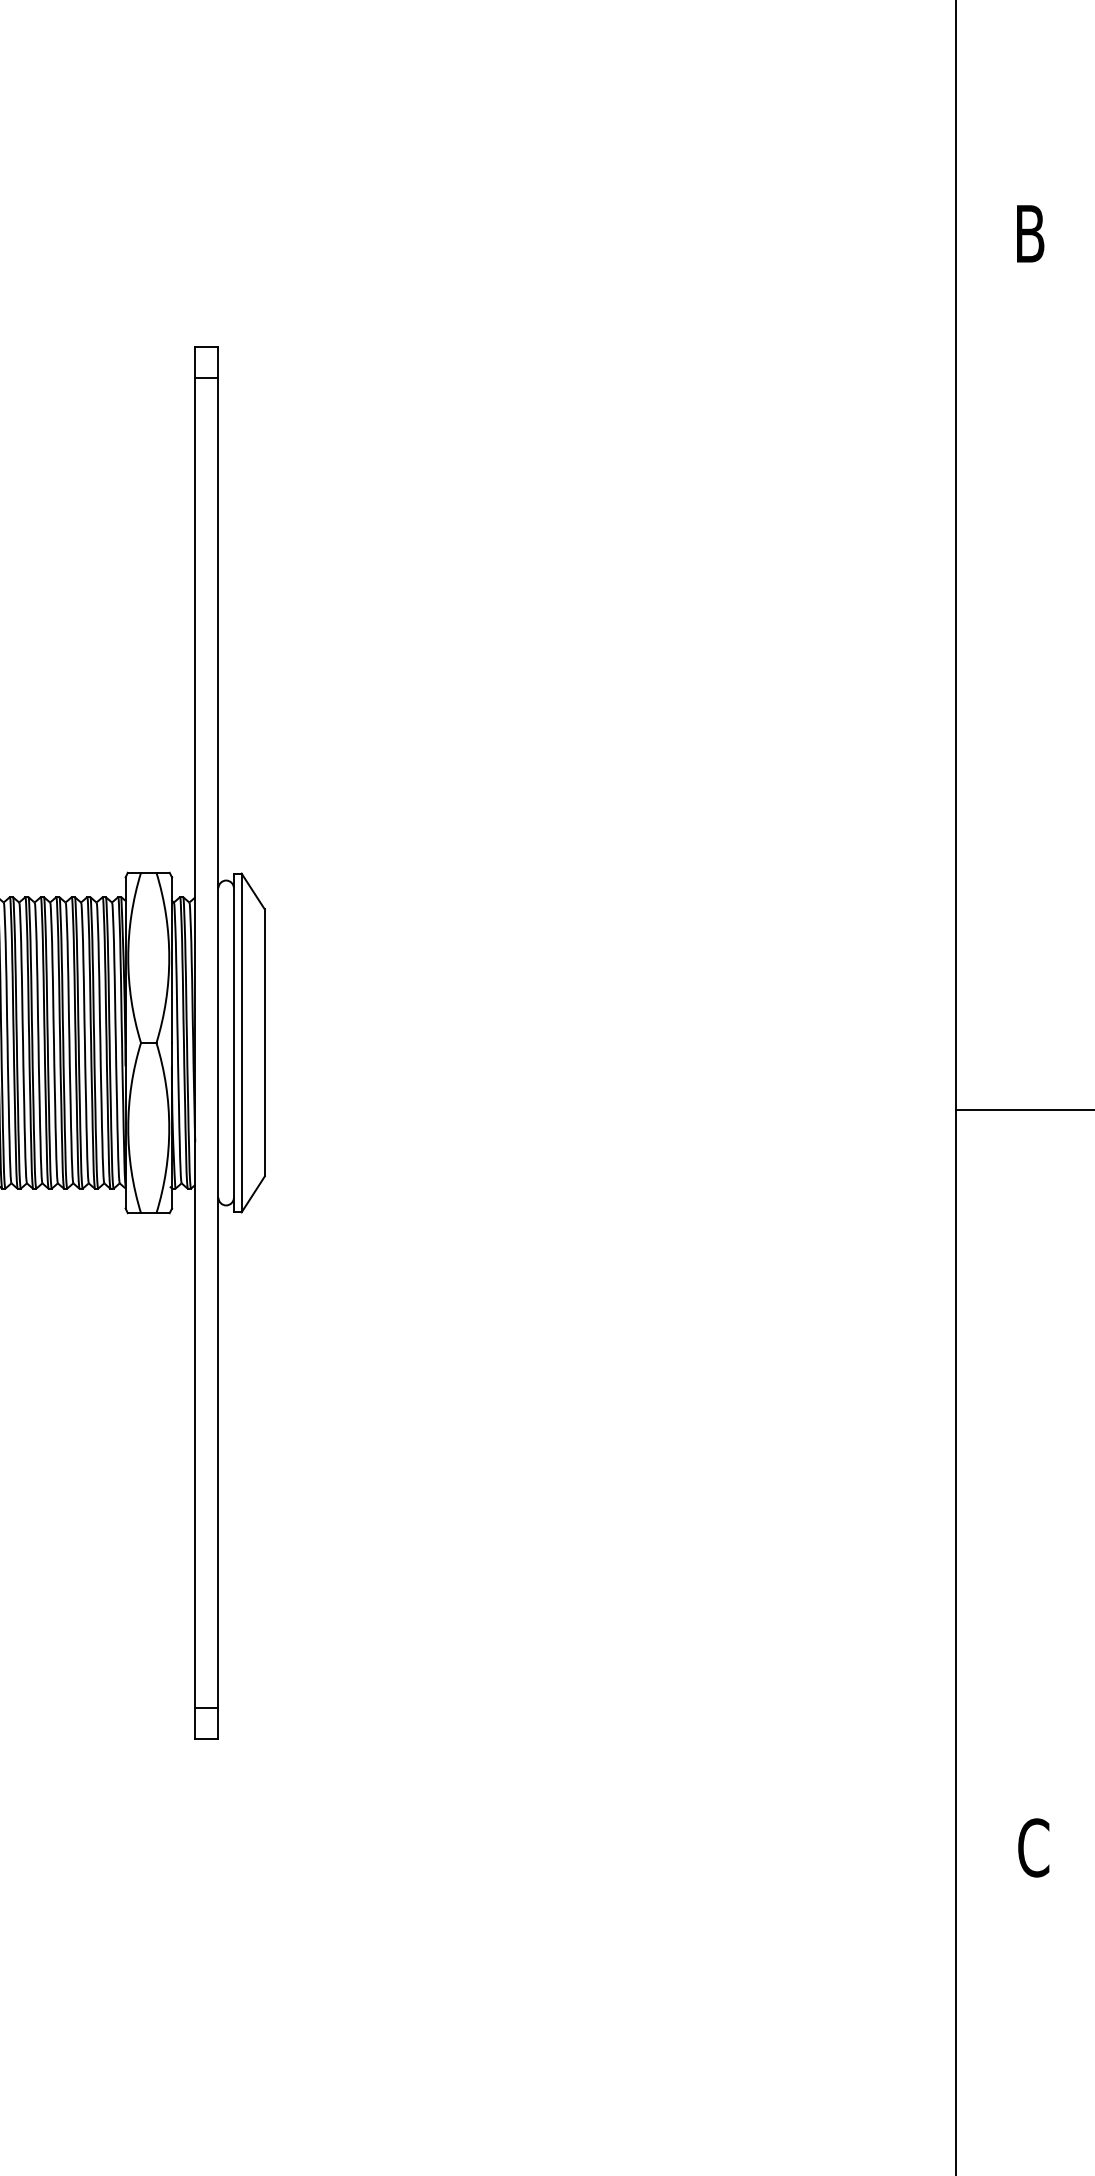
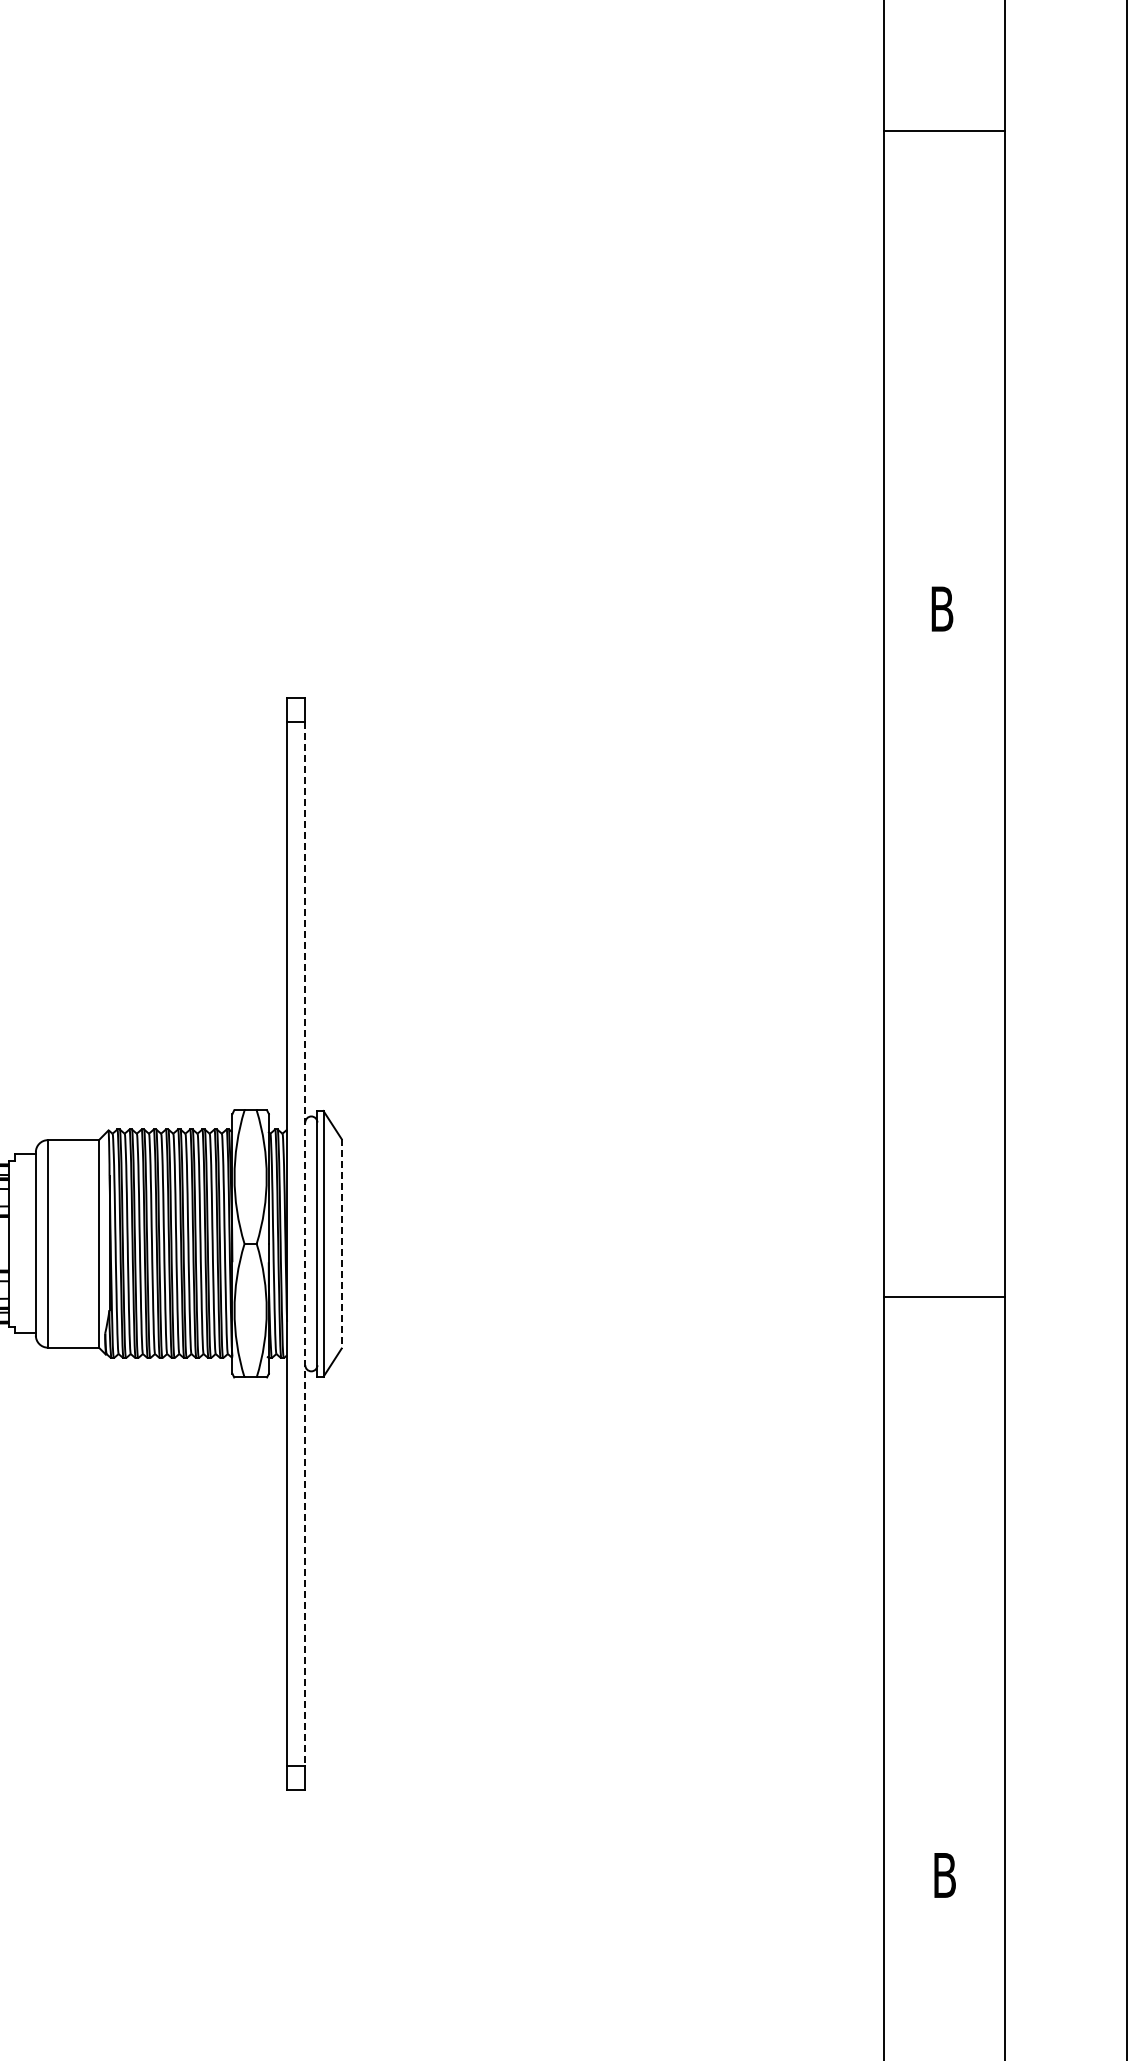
line: (218, 1042) -> (305, 1243), solid -> dashed
line: (264, 1042) -> (341, 1243), solid -> dashed
text: (1033, 1848) -> (944, 1875), C -> B

